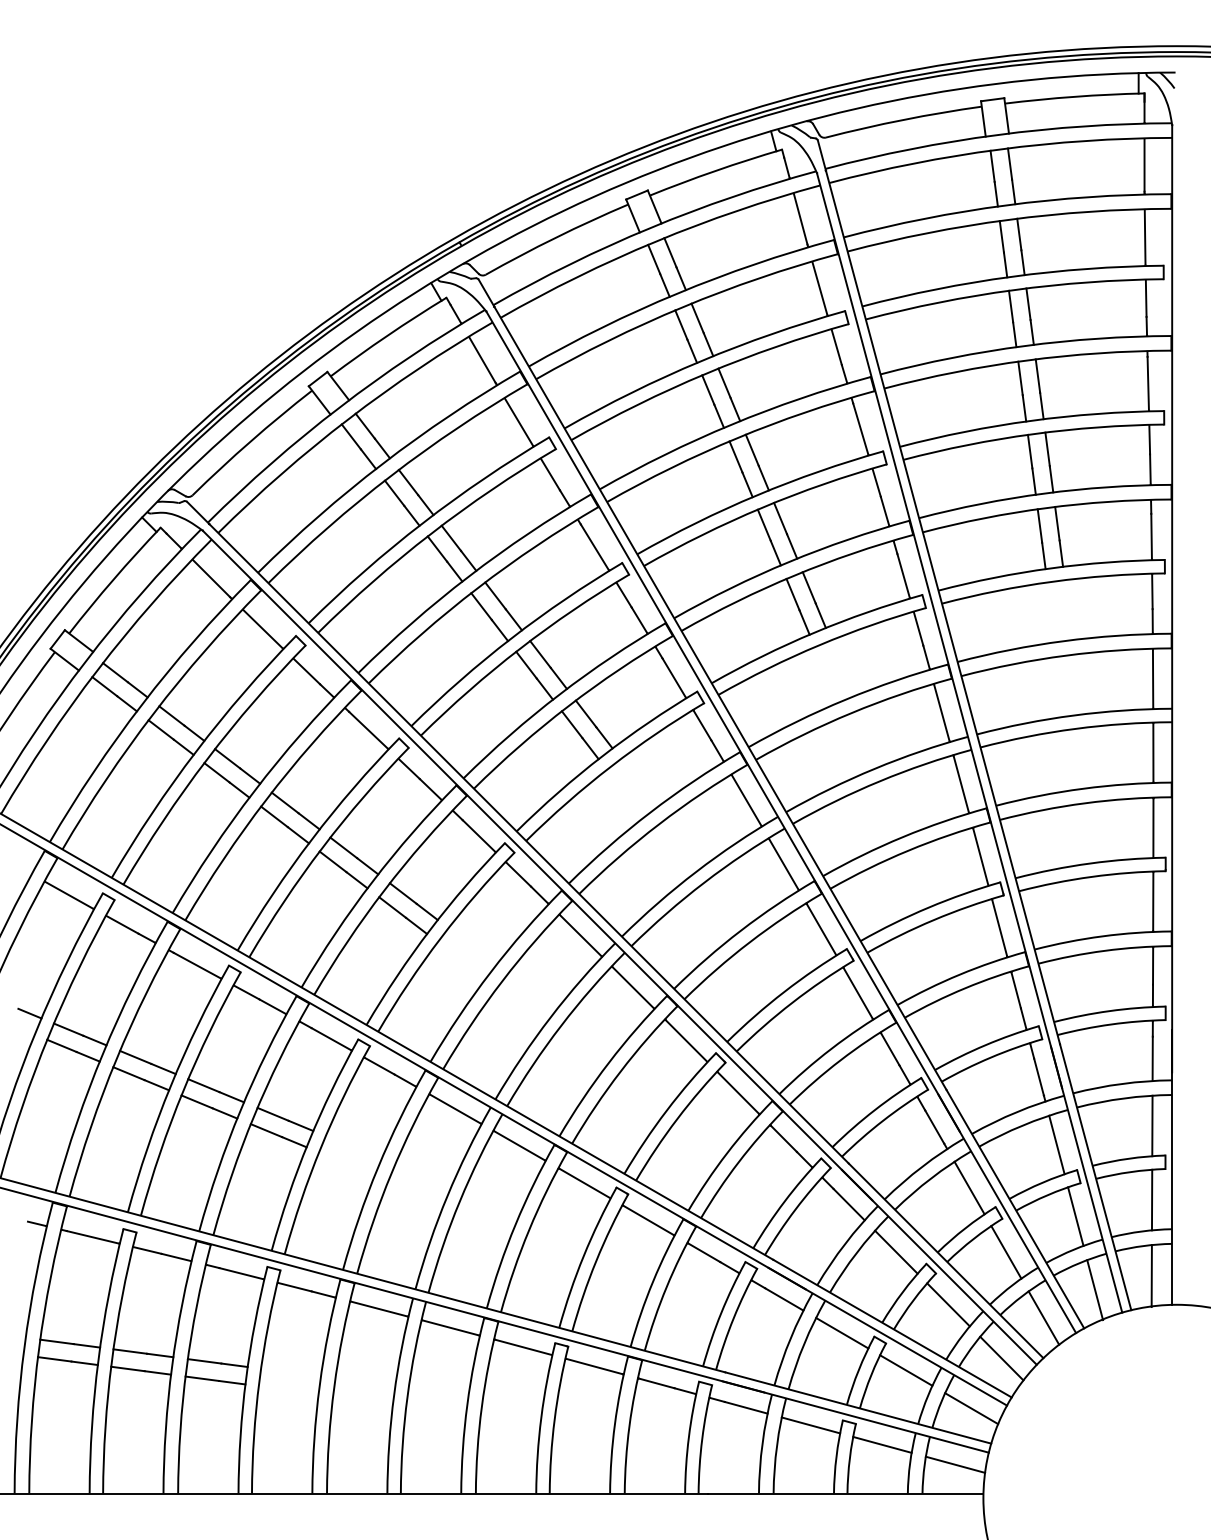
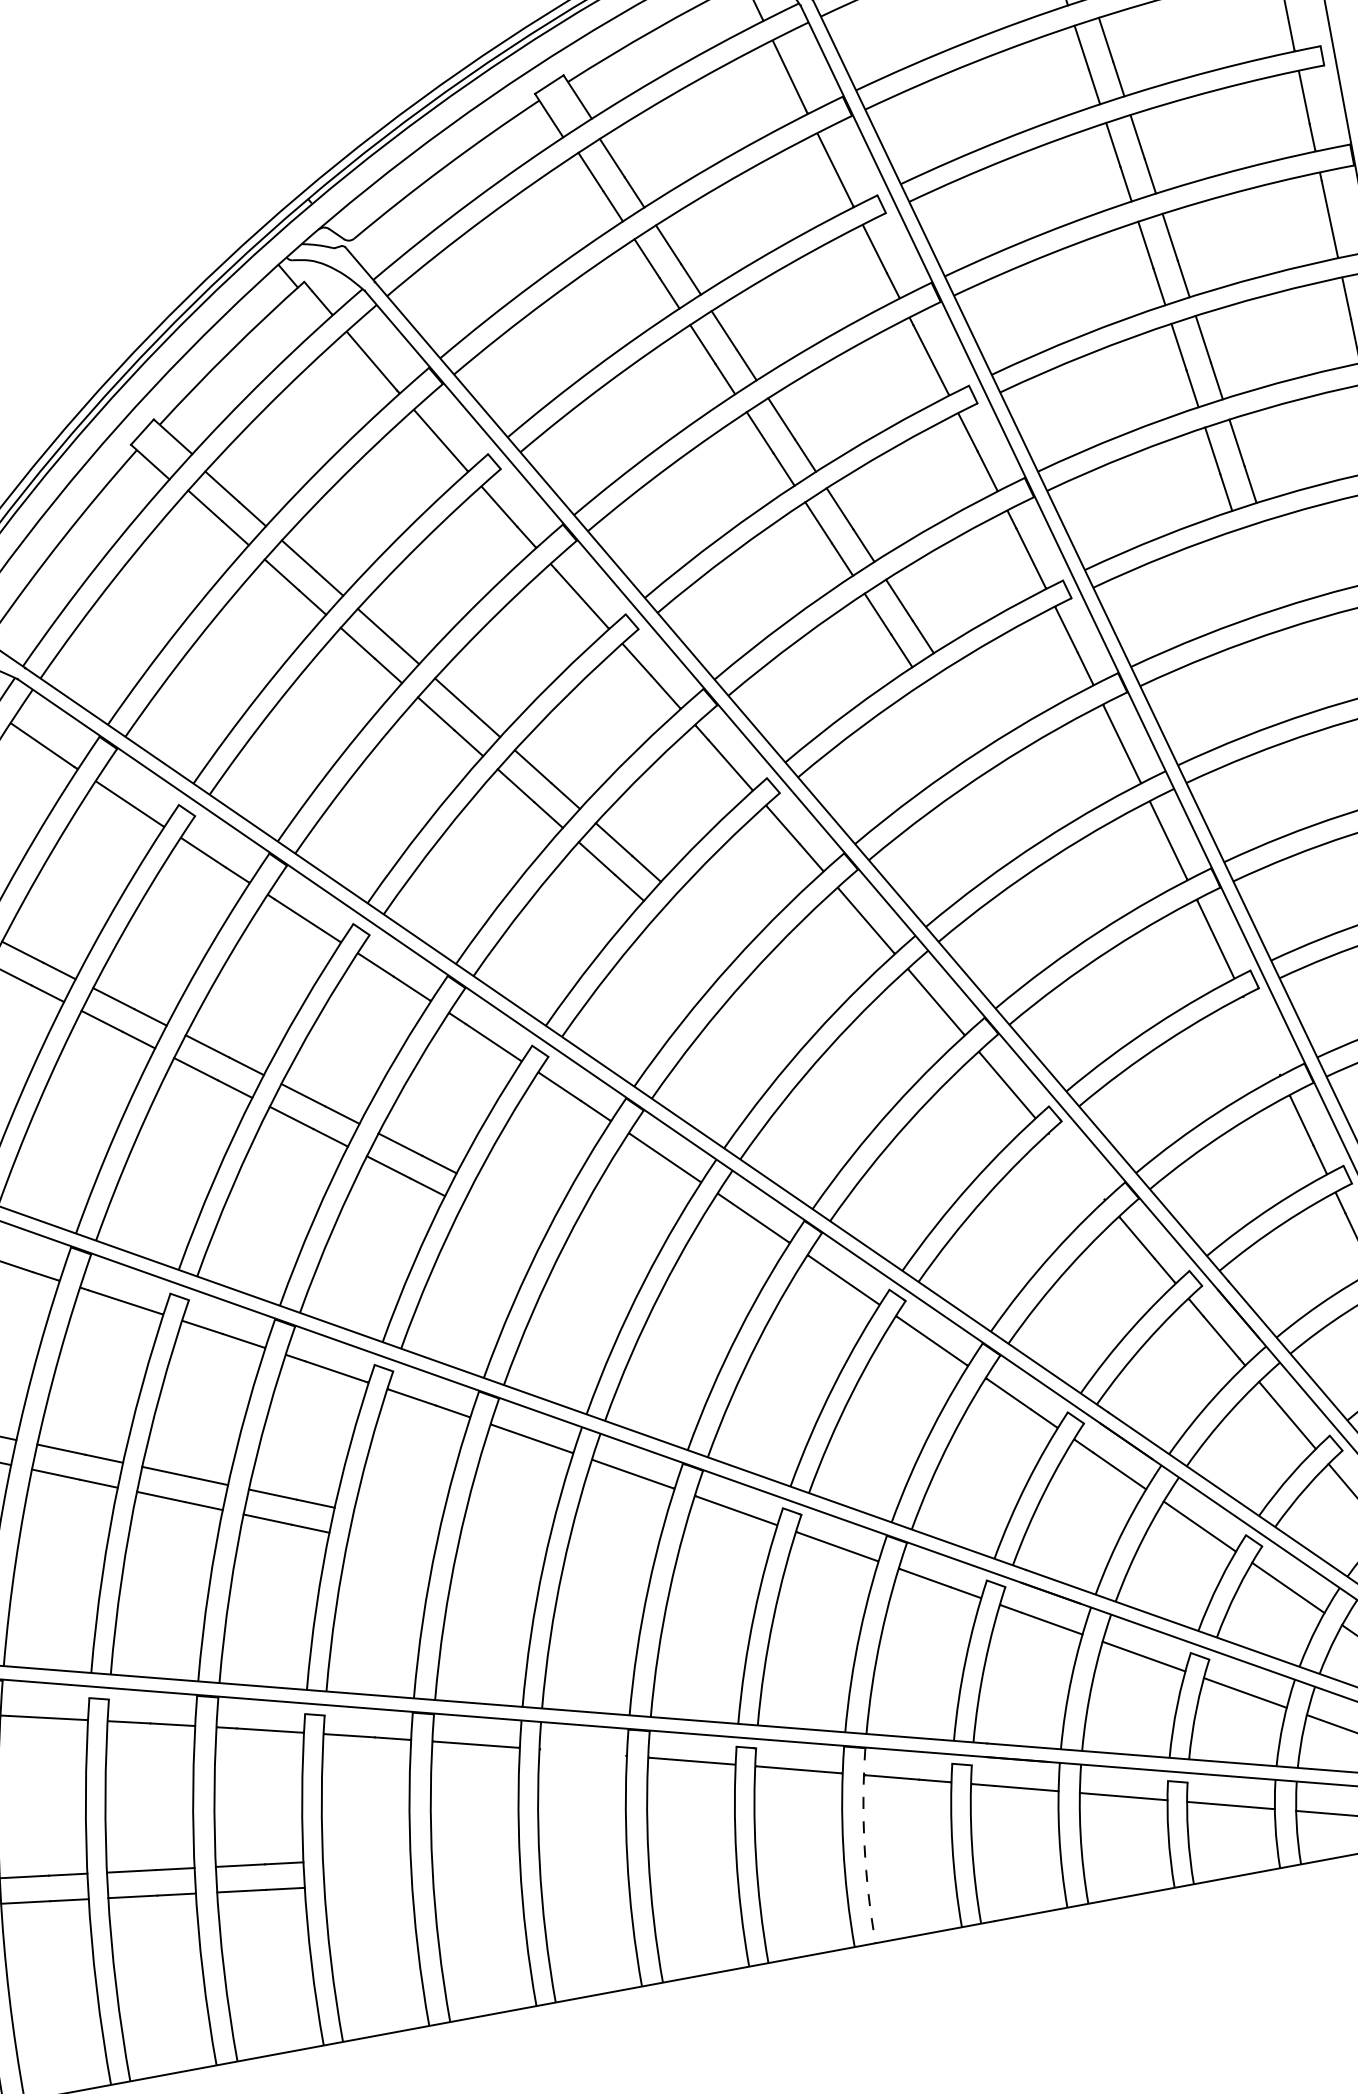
line: (999, 927) -> (1261, 1035), removed
line: (857, 993) -> (1075, 1167), removed
line: (450, 1327) -> (582, 1752), removed
arc: (629, 1426) -> (864, 1846), solid -> dashed

